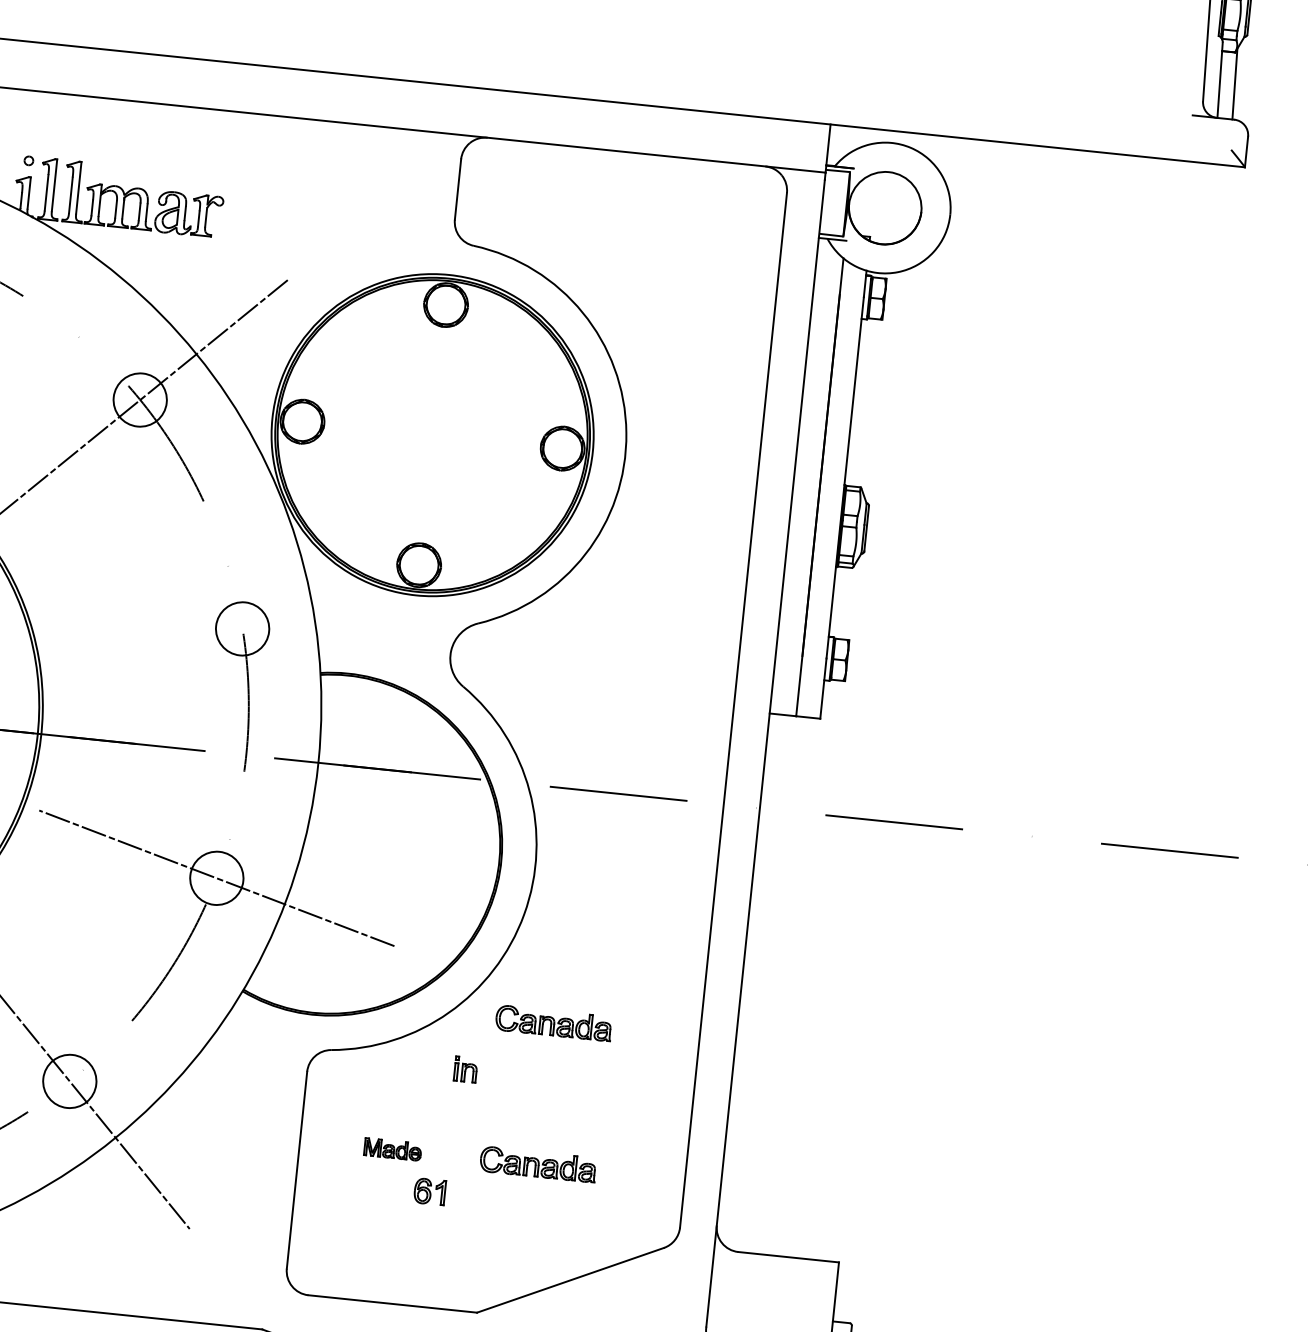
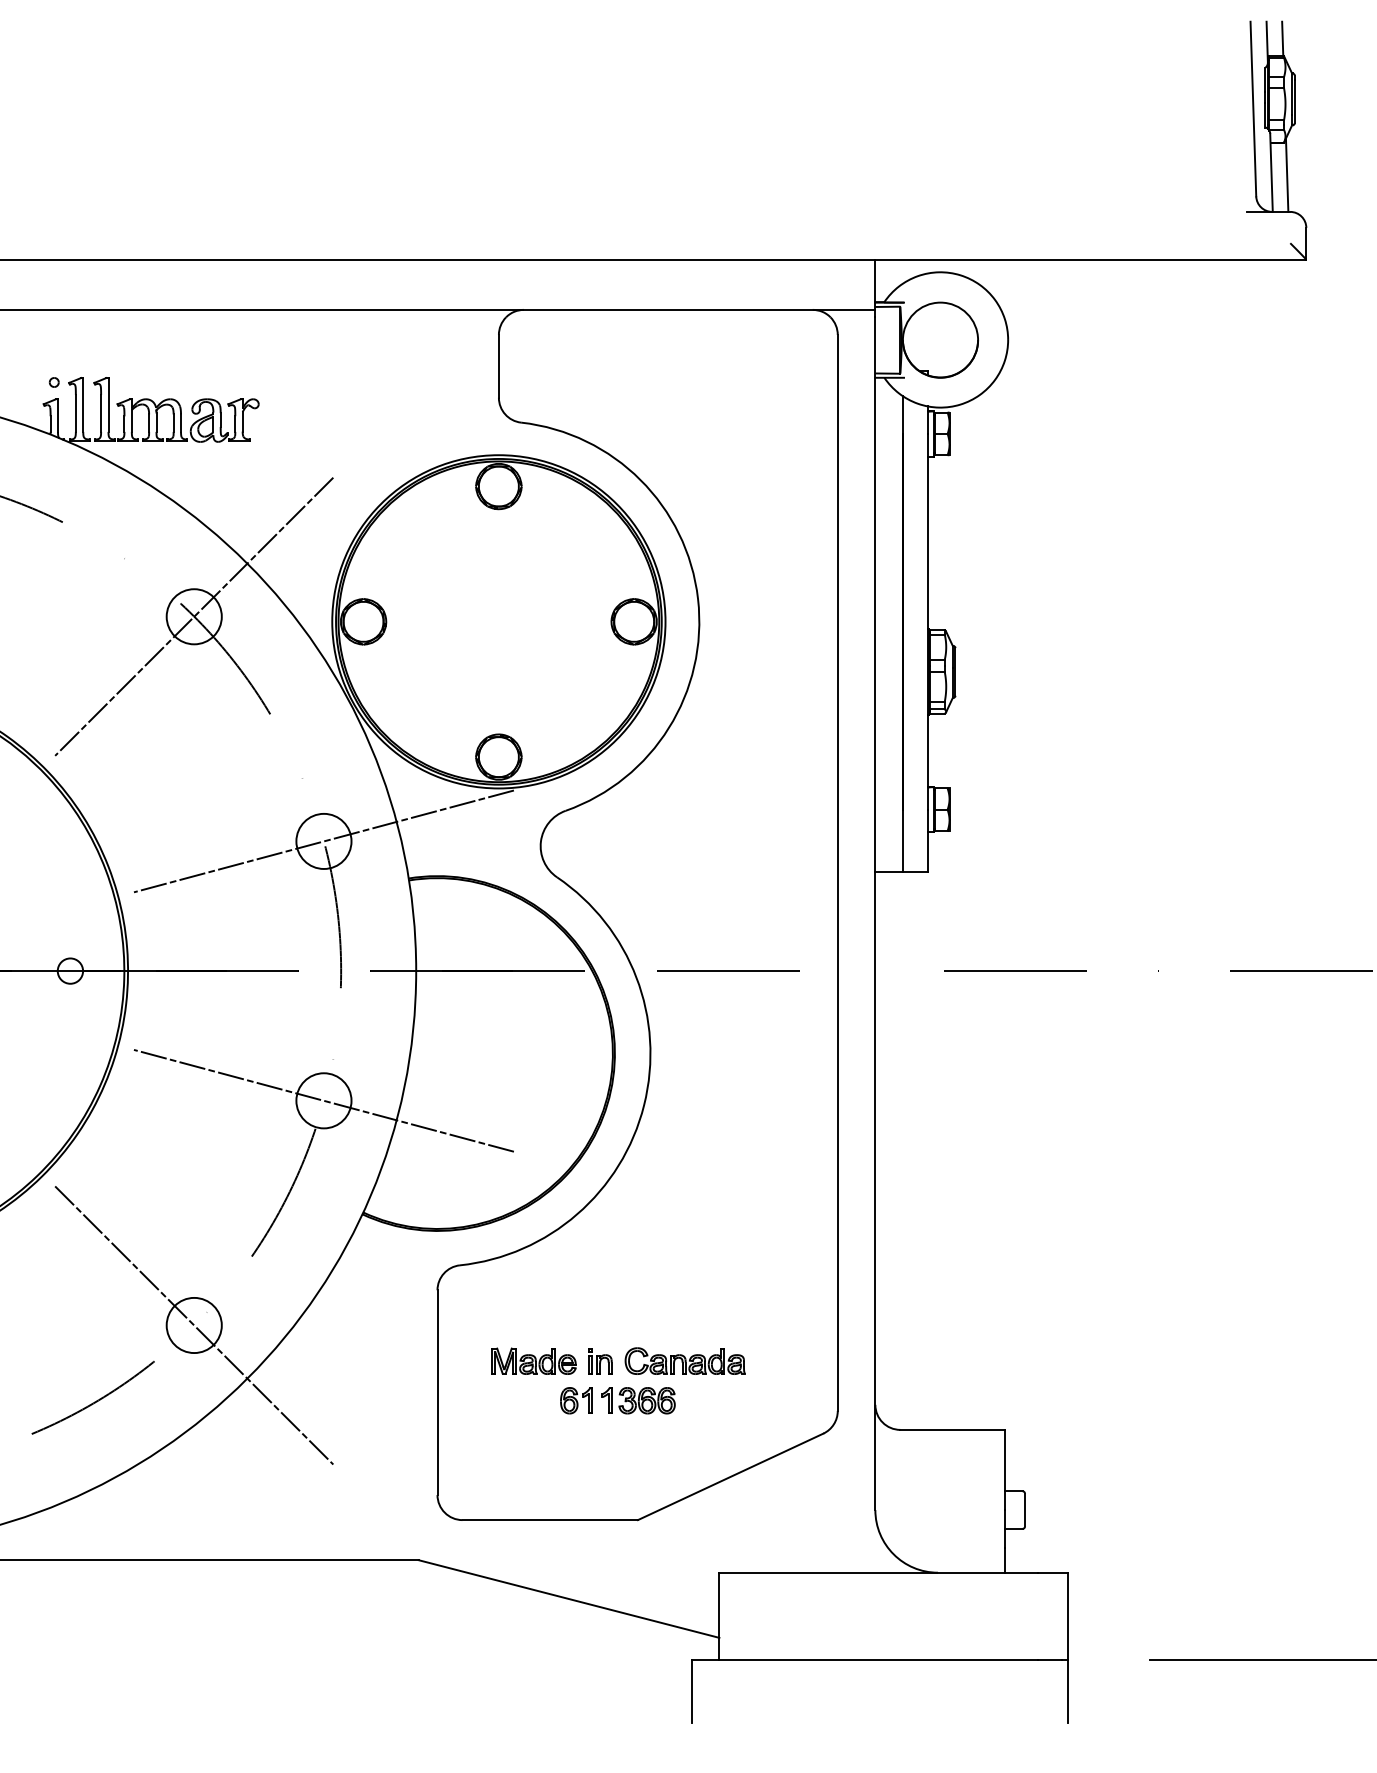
line: (242, 628) -> (323, 841), added
part: (553, 1022) -> (685, 1213), removed
part: (465, 1069) -> (600, 1361), moved
part: (392, 1148) -> (533, 1360), size x1.43
part: (489, 1197) -> (638, 1400), added

